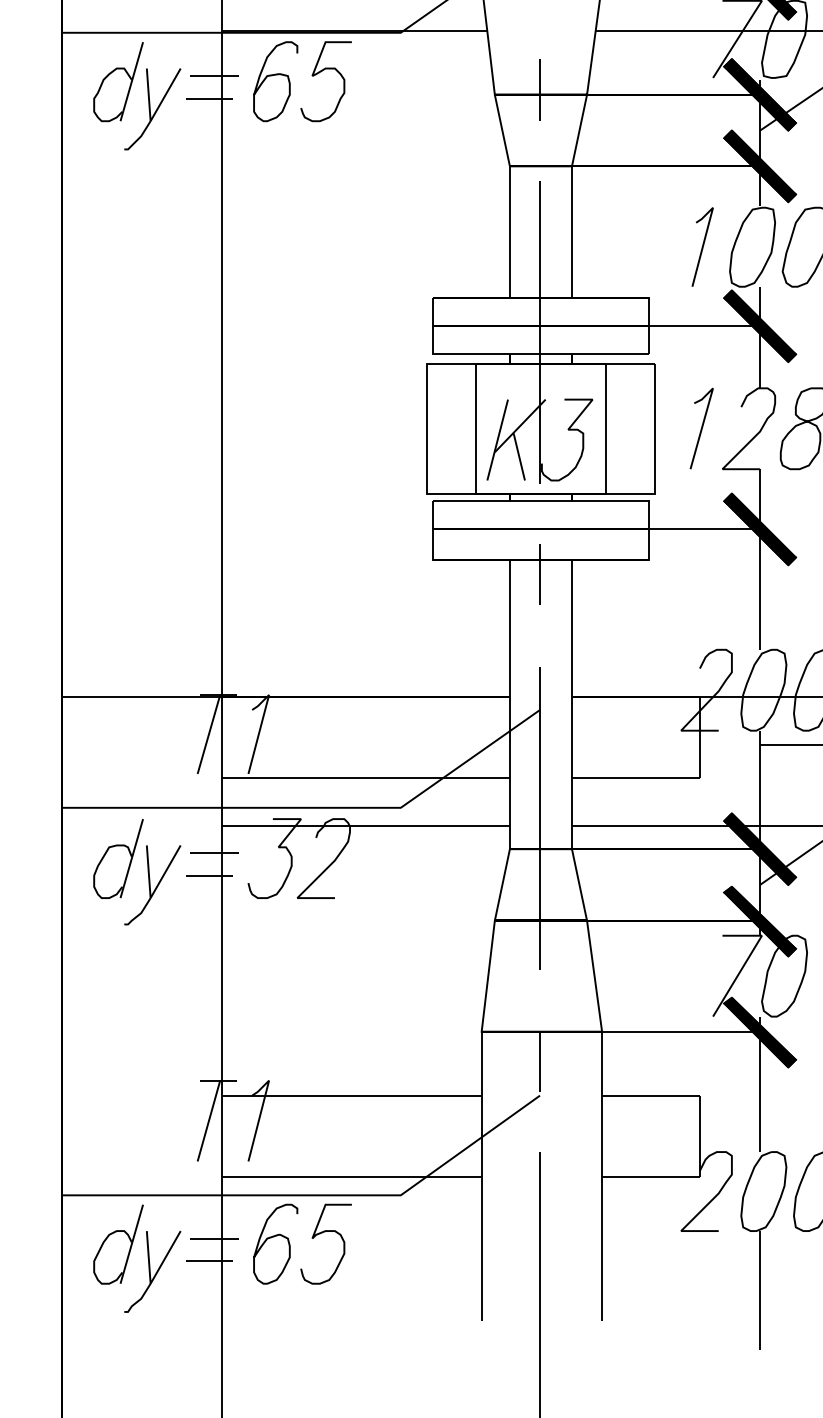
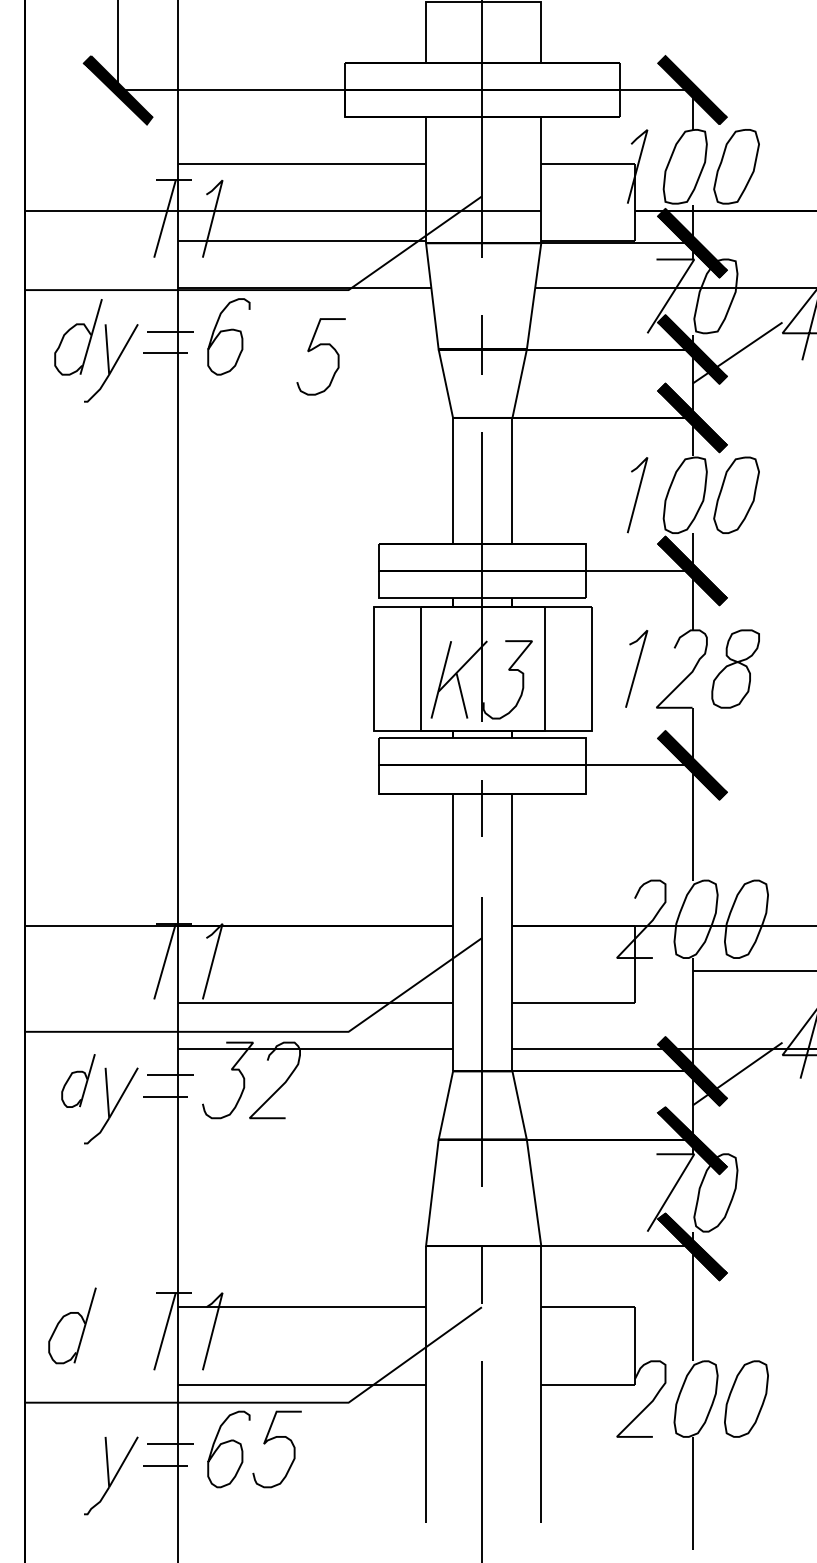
curve: (319, 73) -> (314, 349), moved
part: (118, 858) -> (78, 1080), size x0.7
part: (118, 1244) -> (72, 1325), moved

